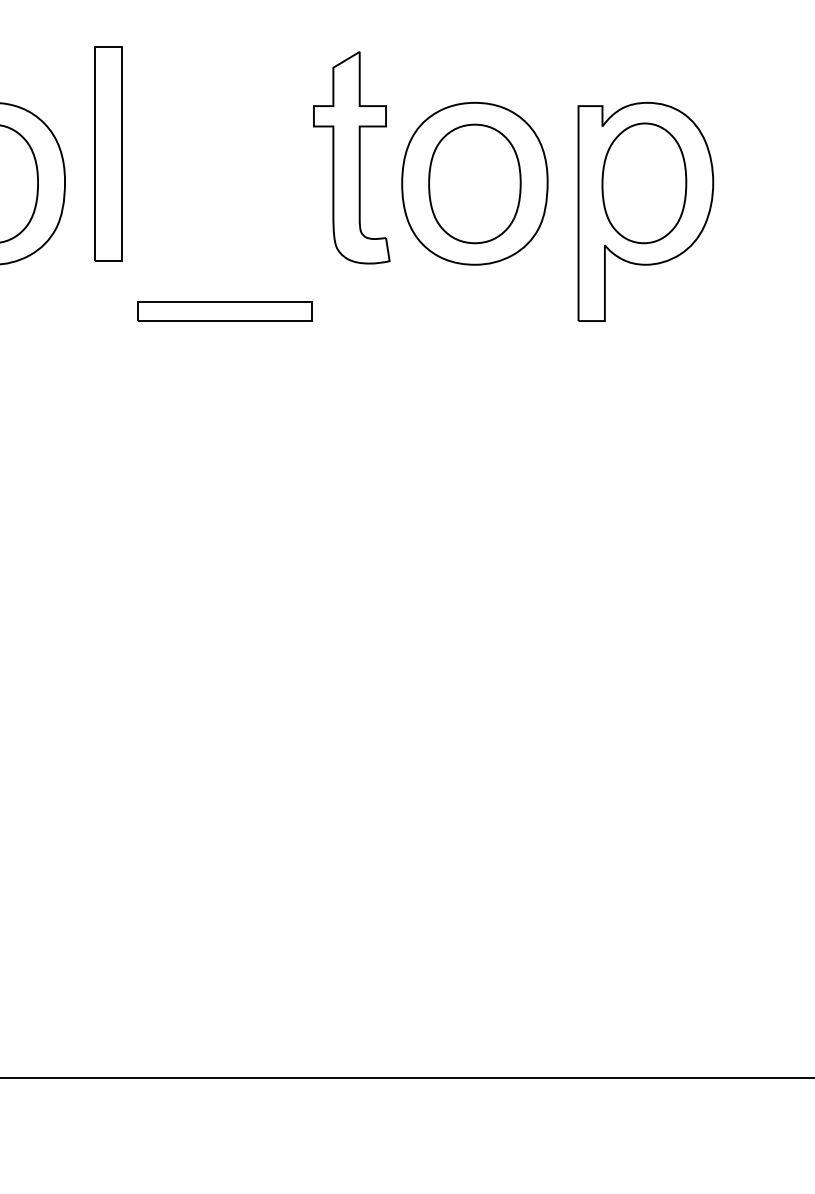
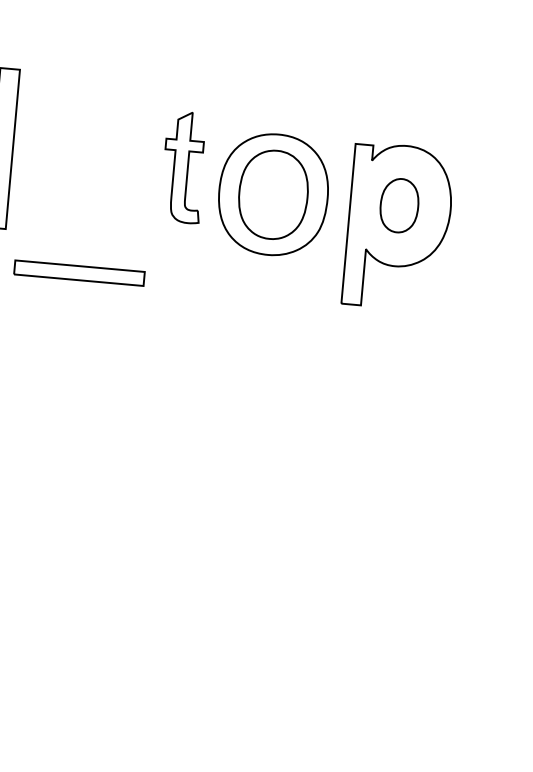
part: (351, 157) -> (183, 167), size x0.7
part: (644, 183) -> (399, 205), size x0.6

